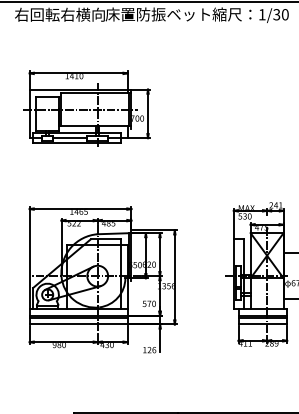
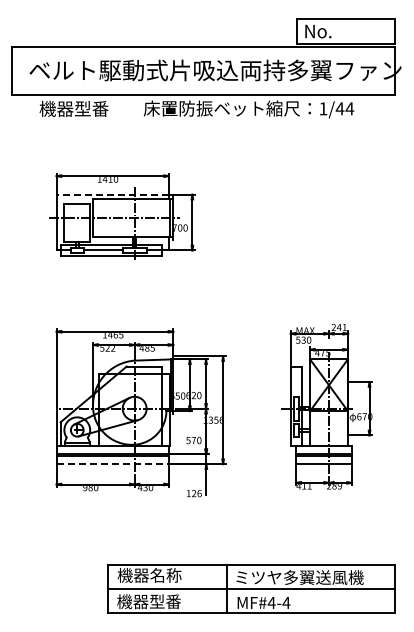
text: (59, 14) -> (90, 108), 右回転右横向 -> 機器型番
text: (280, 14) -> (344, 108), 1/30 -> 1/44
line: (78, 89) -> (112, 194), solid -> dashed
line: (79, 324) -> (113, 464), solid -> dashed

